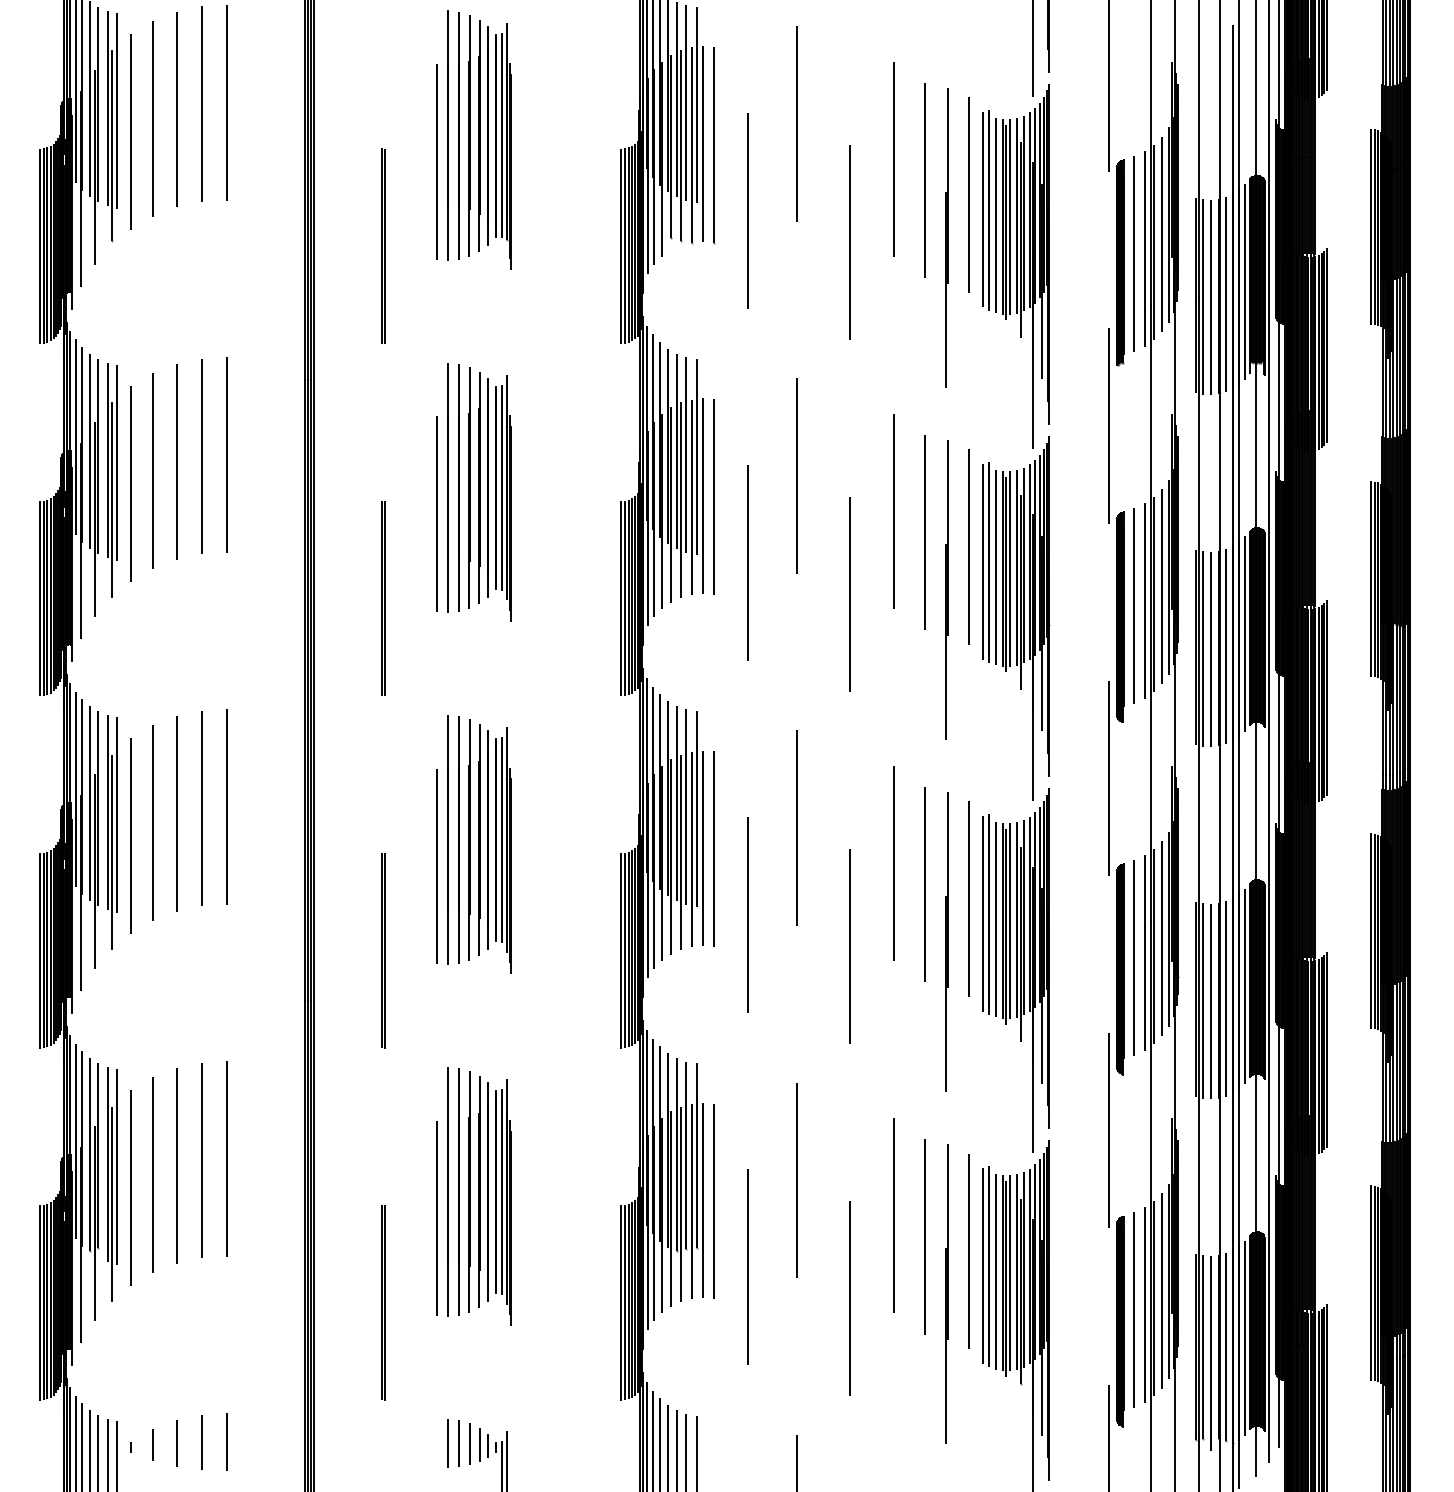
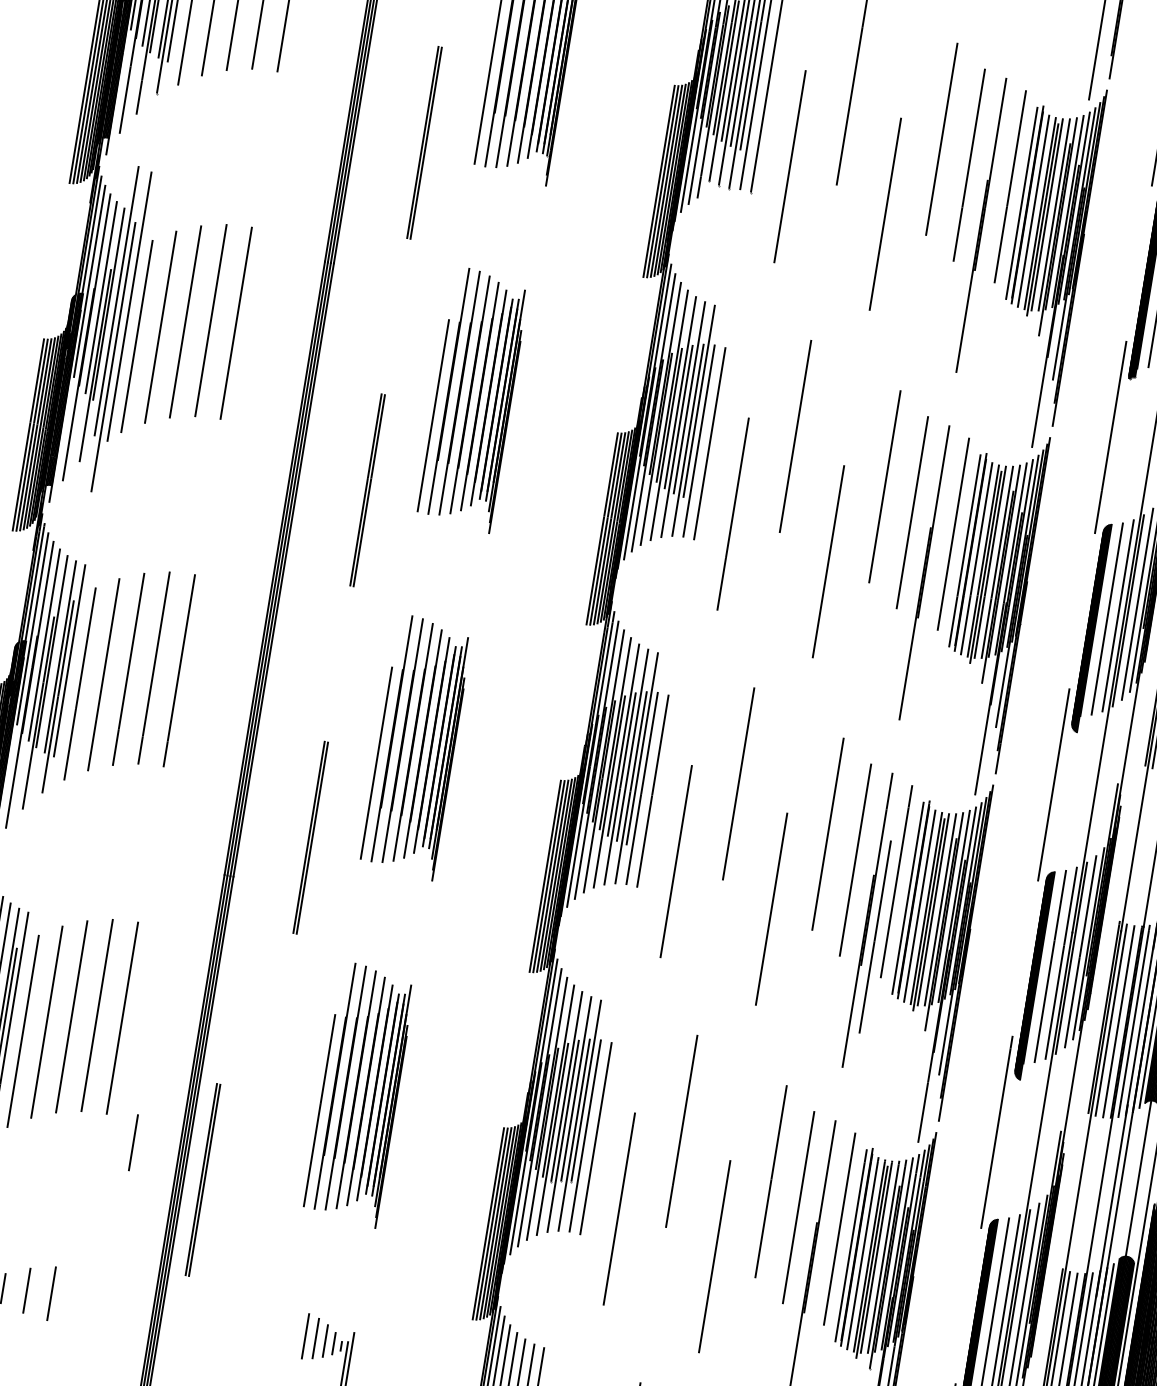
part: (112, 480) -> (118, 330), size x1.4
line: (956, 956) -> (874, 936), added
line: (382, 1302) -> (201, 1179), moved
line: (226, 1441) -> (132, 1141), moved
line: (447, 1443) -> (293, 1334), removed

